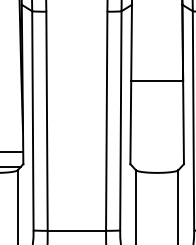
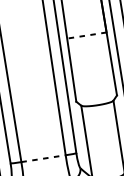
line: (157, 81) -> (87, 35), solid -> dashed
line: (77, 230) -> (43, 158), solid -> dashed

